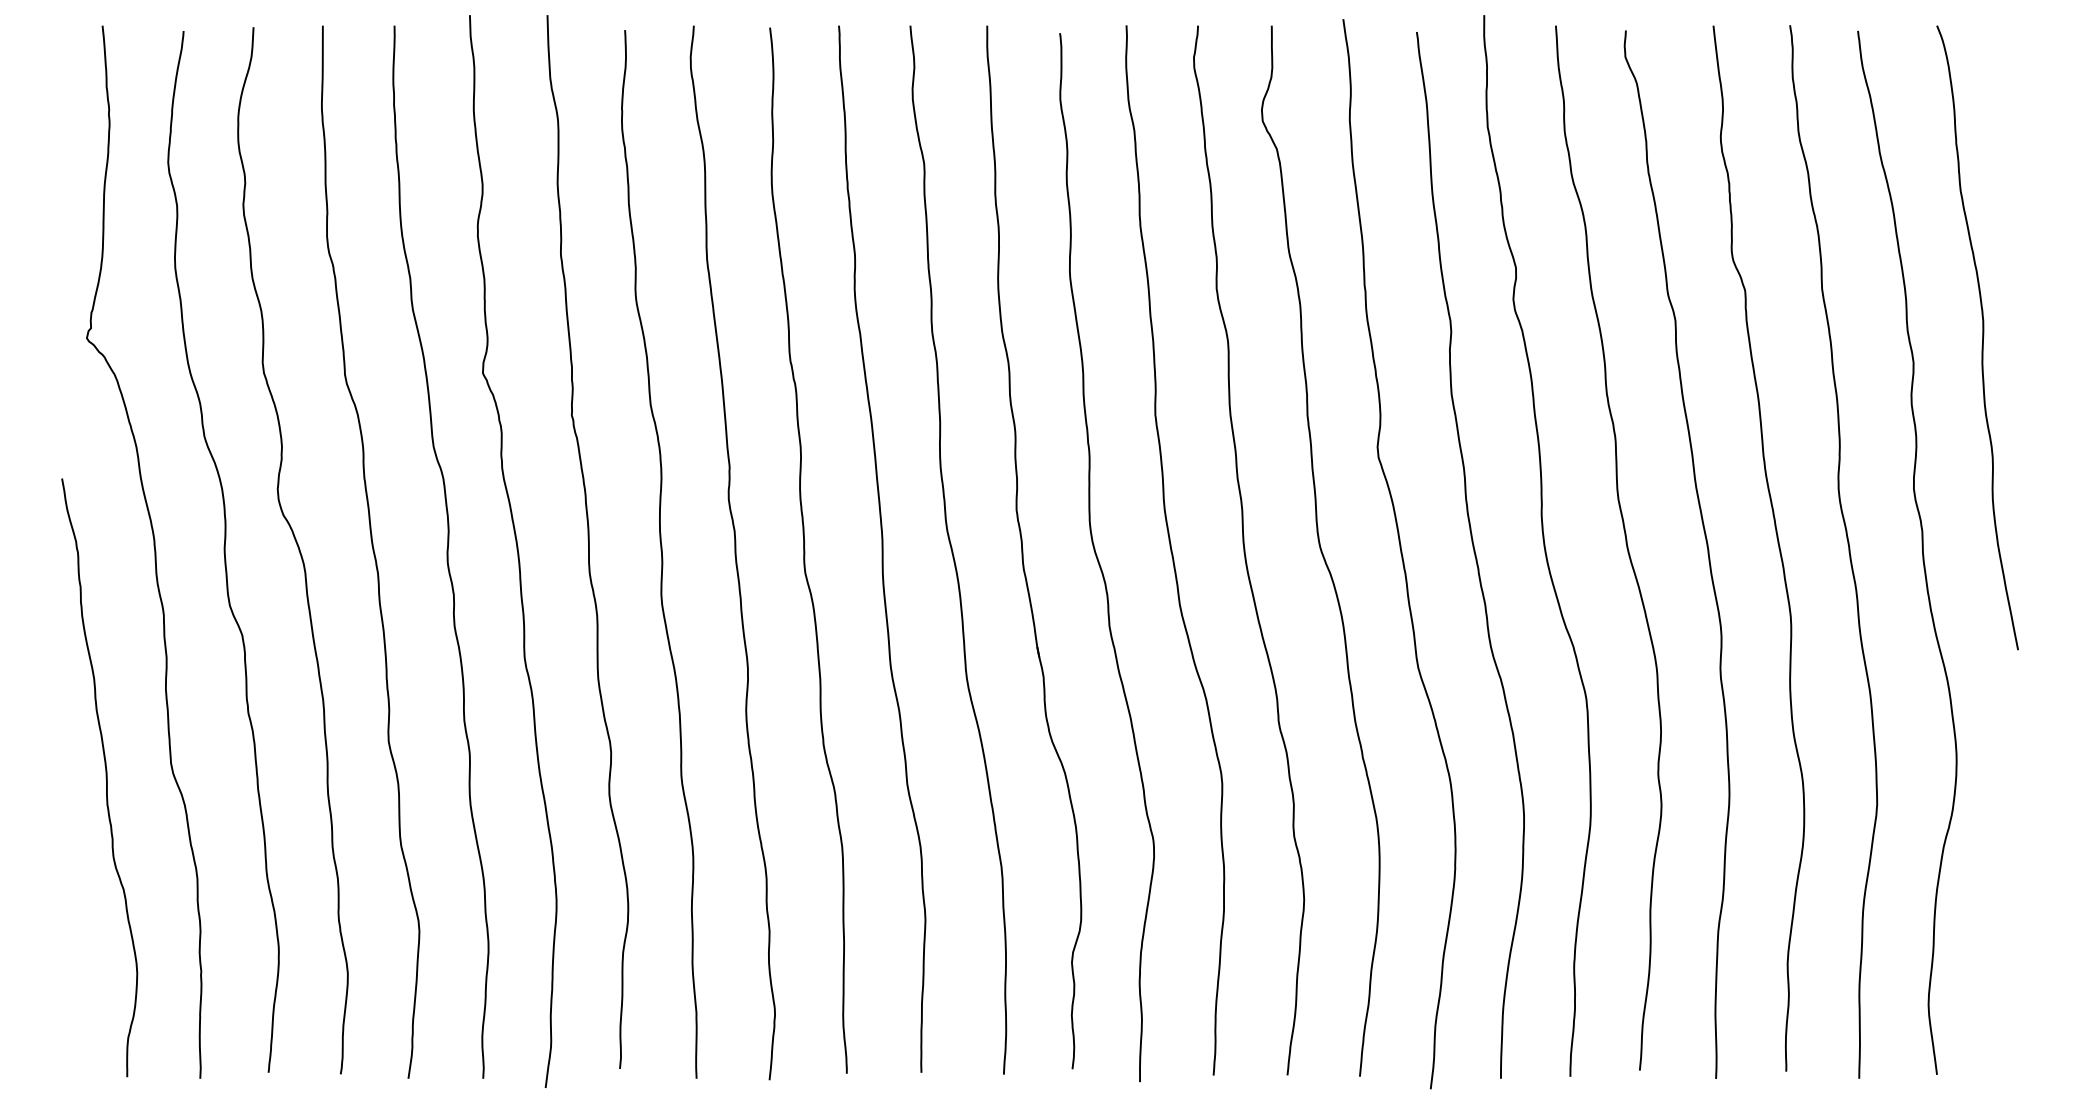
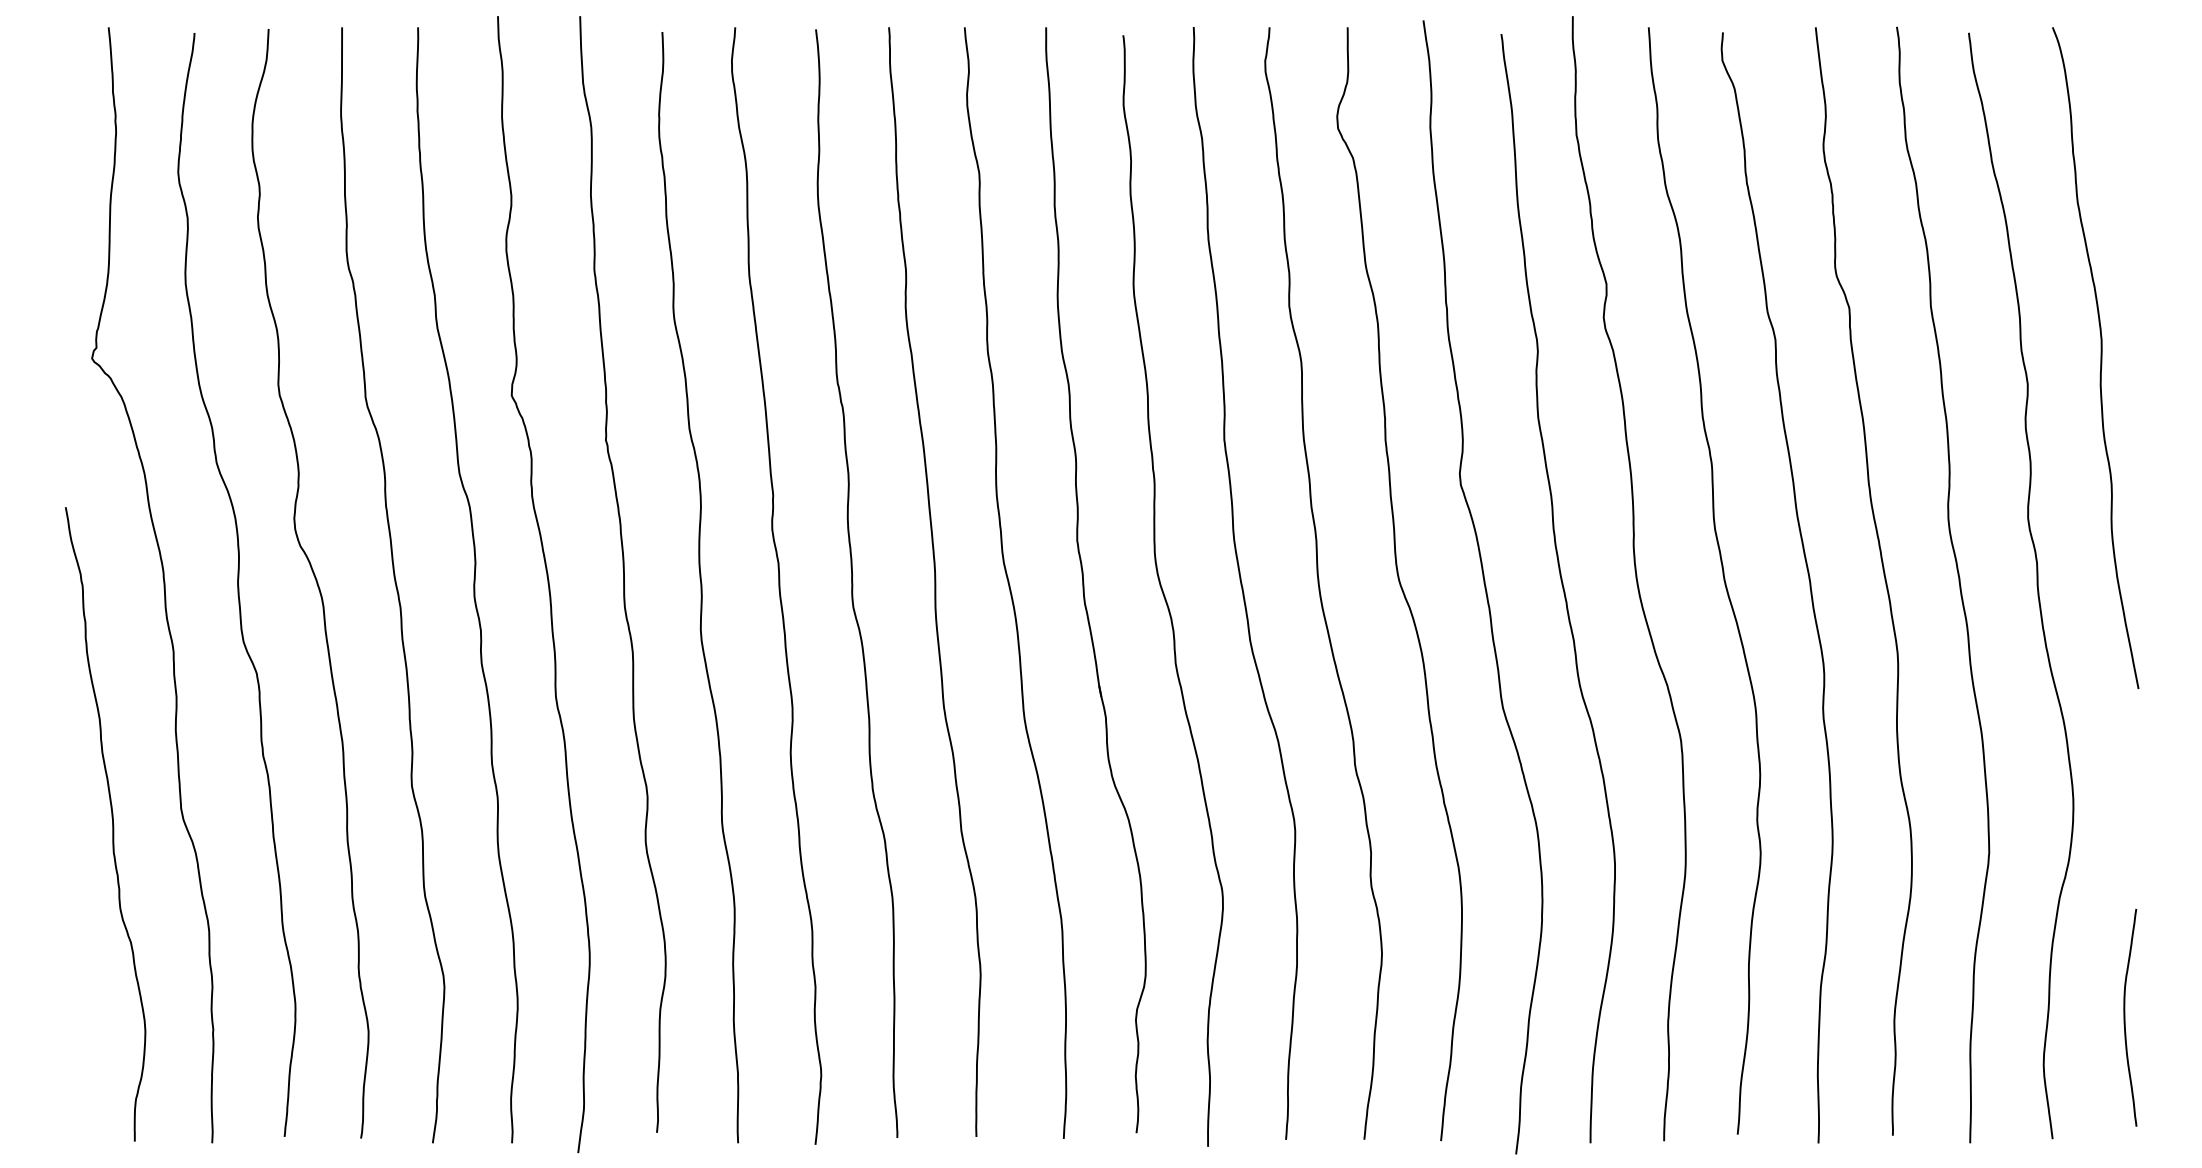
curve: (2005, 960) -> (2125, 1017), added

